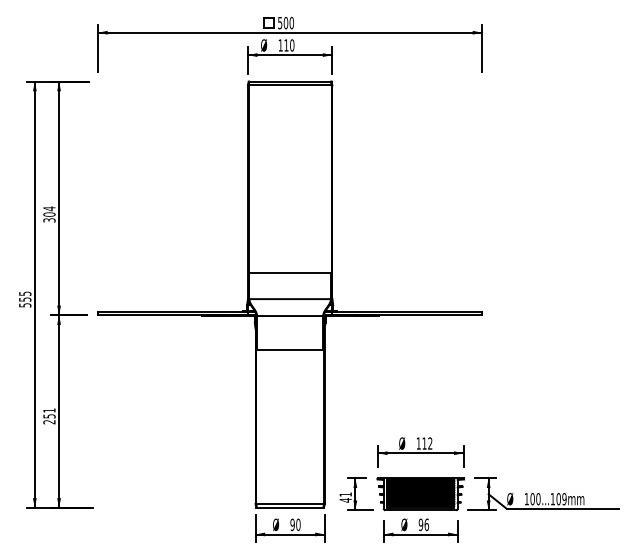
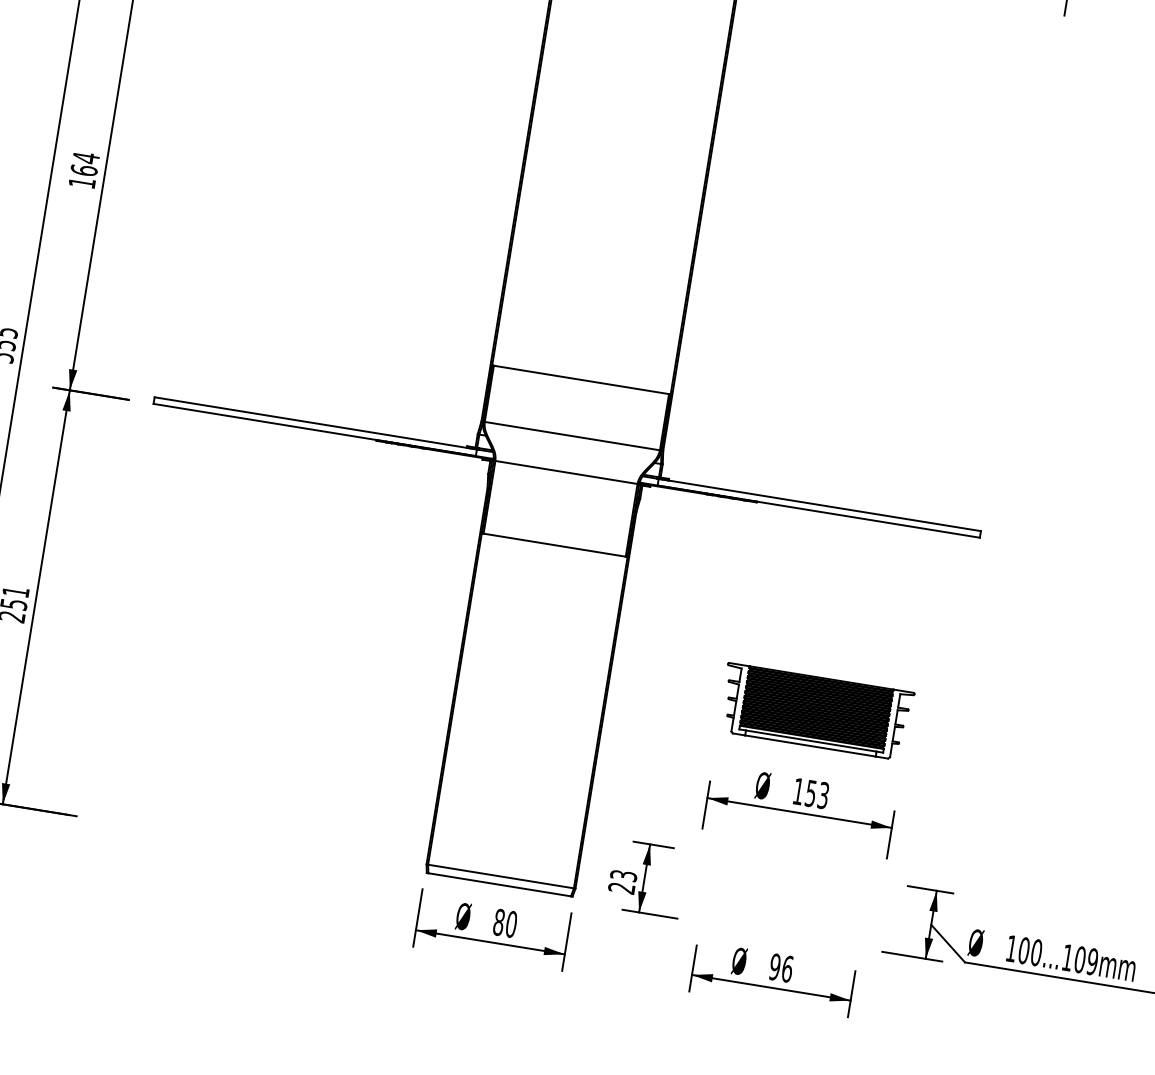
text: (49, 217) -> (83, 176), 304 -> 164
text: (427, 443) -> (817, 794), 112 -> 153
part: (420, 494) -> (815, 712), moved
text: (345, 497) -> (622, 881), 41 -> 23
text: (292, 524) -> (498, 921), 90 -> 80

